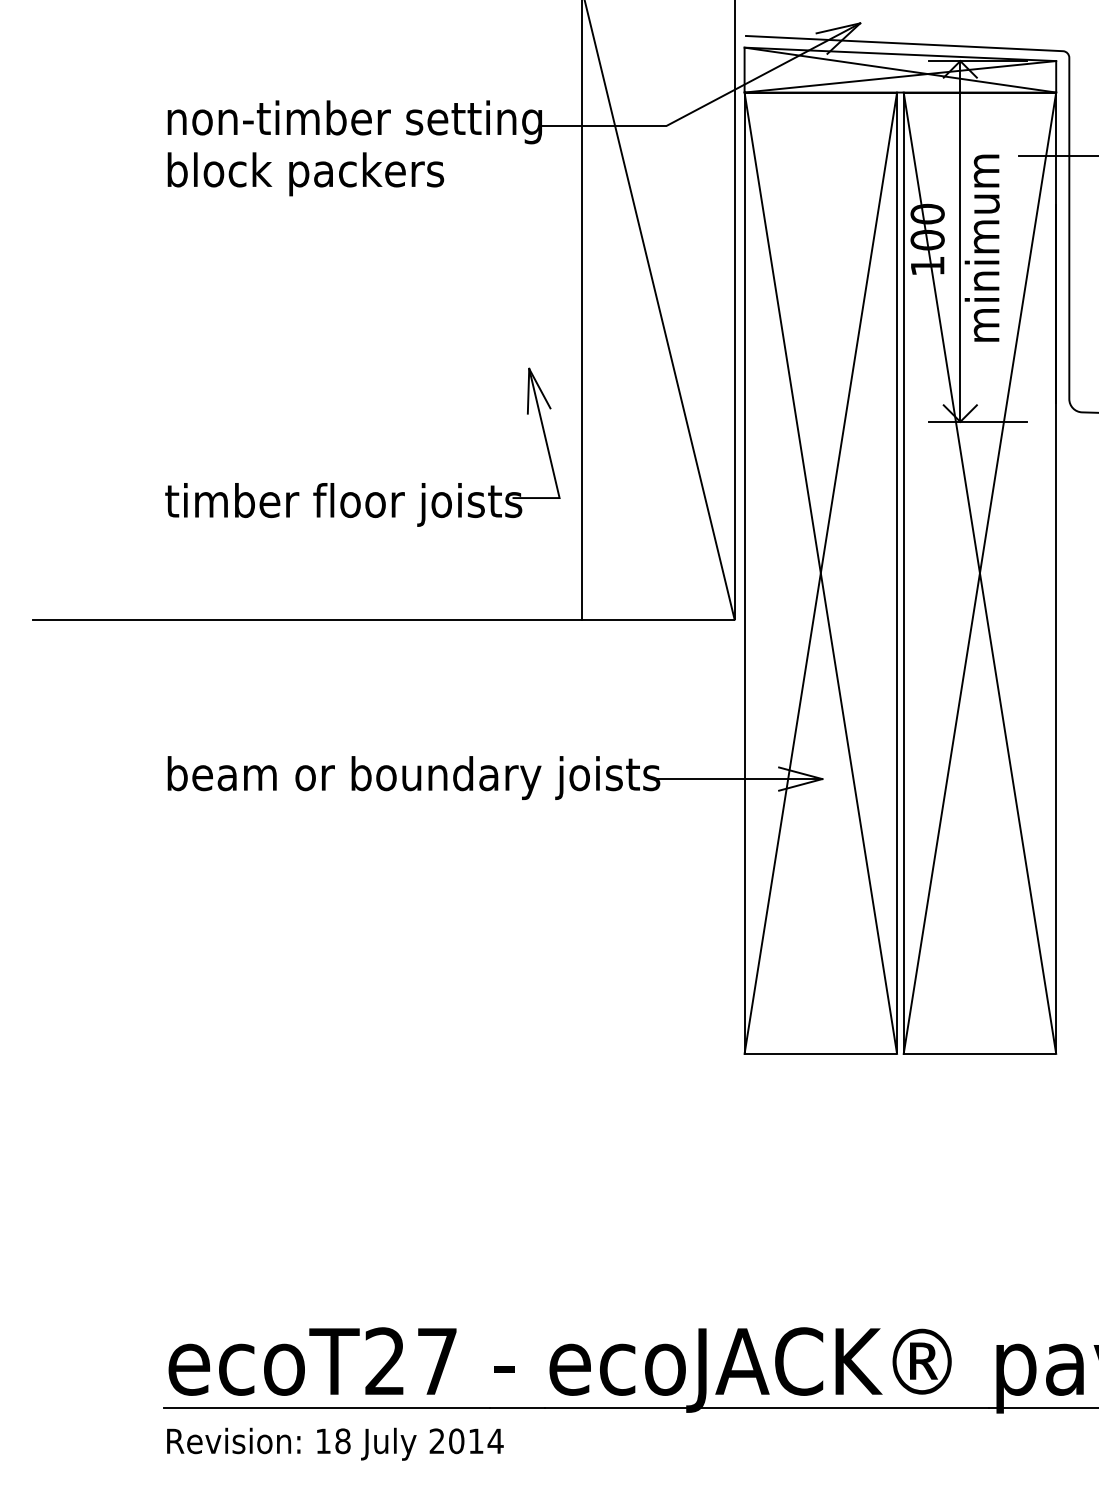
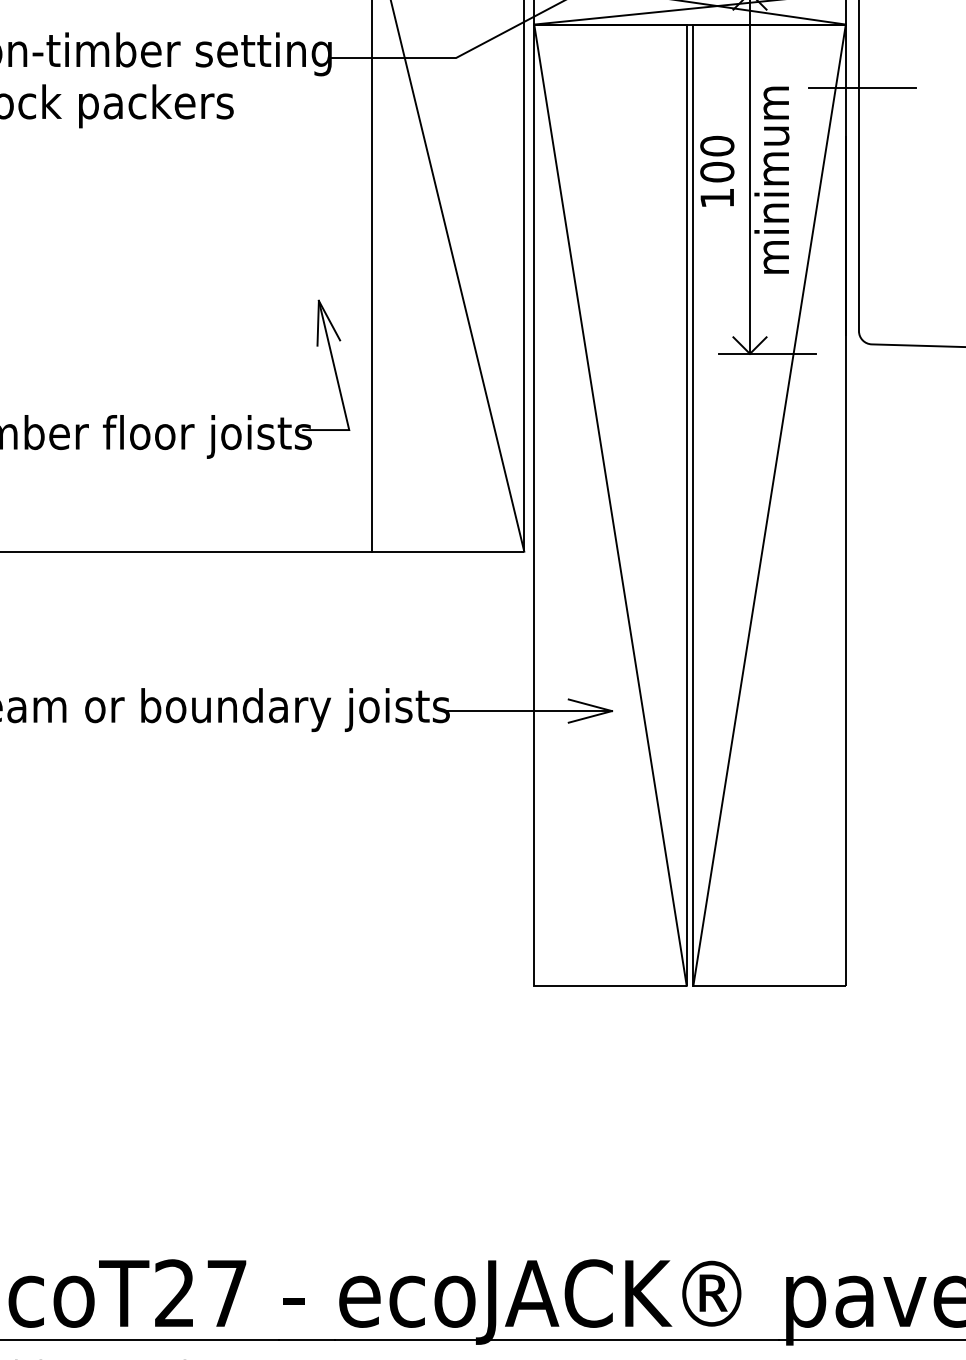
line: (820, 572) -> (610, 504), removed
line: (979, 572) -> (769, 504), removed

